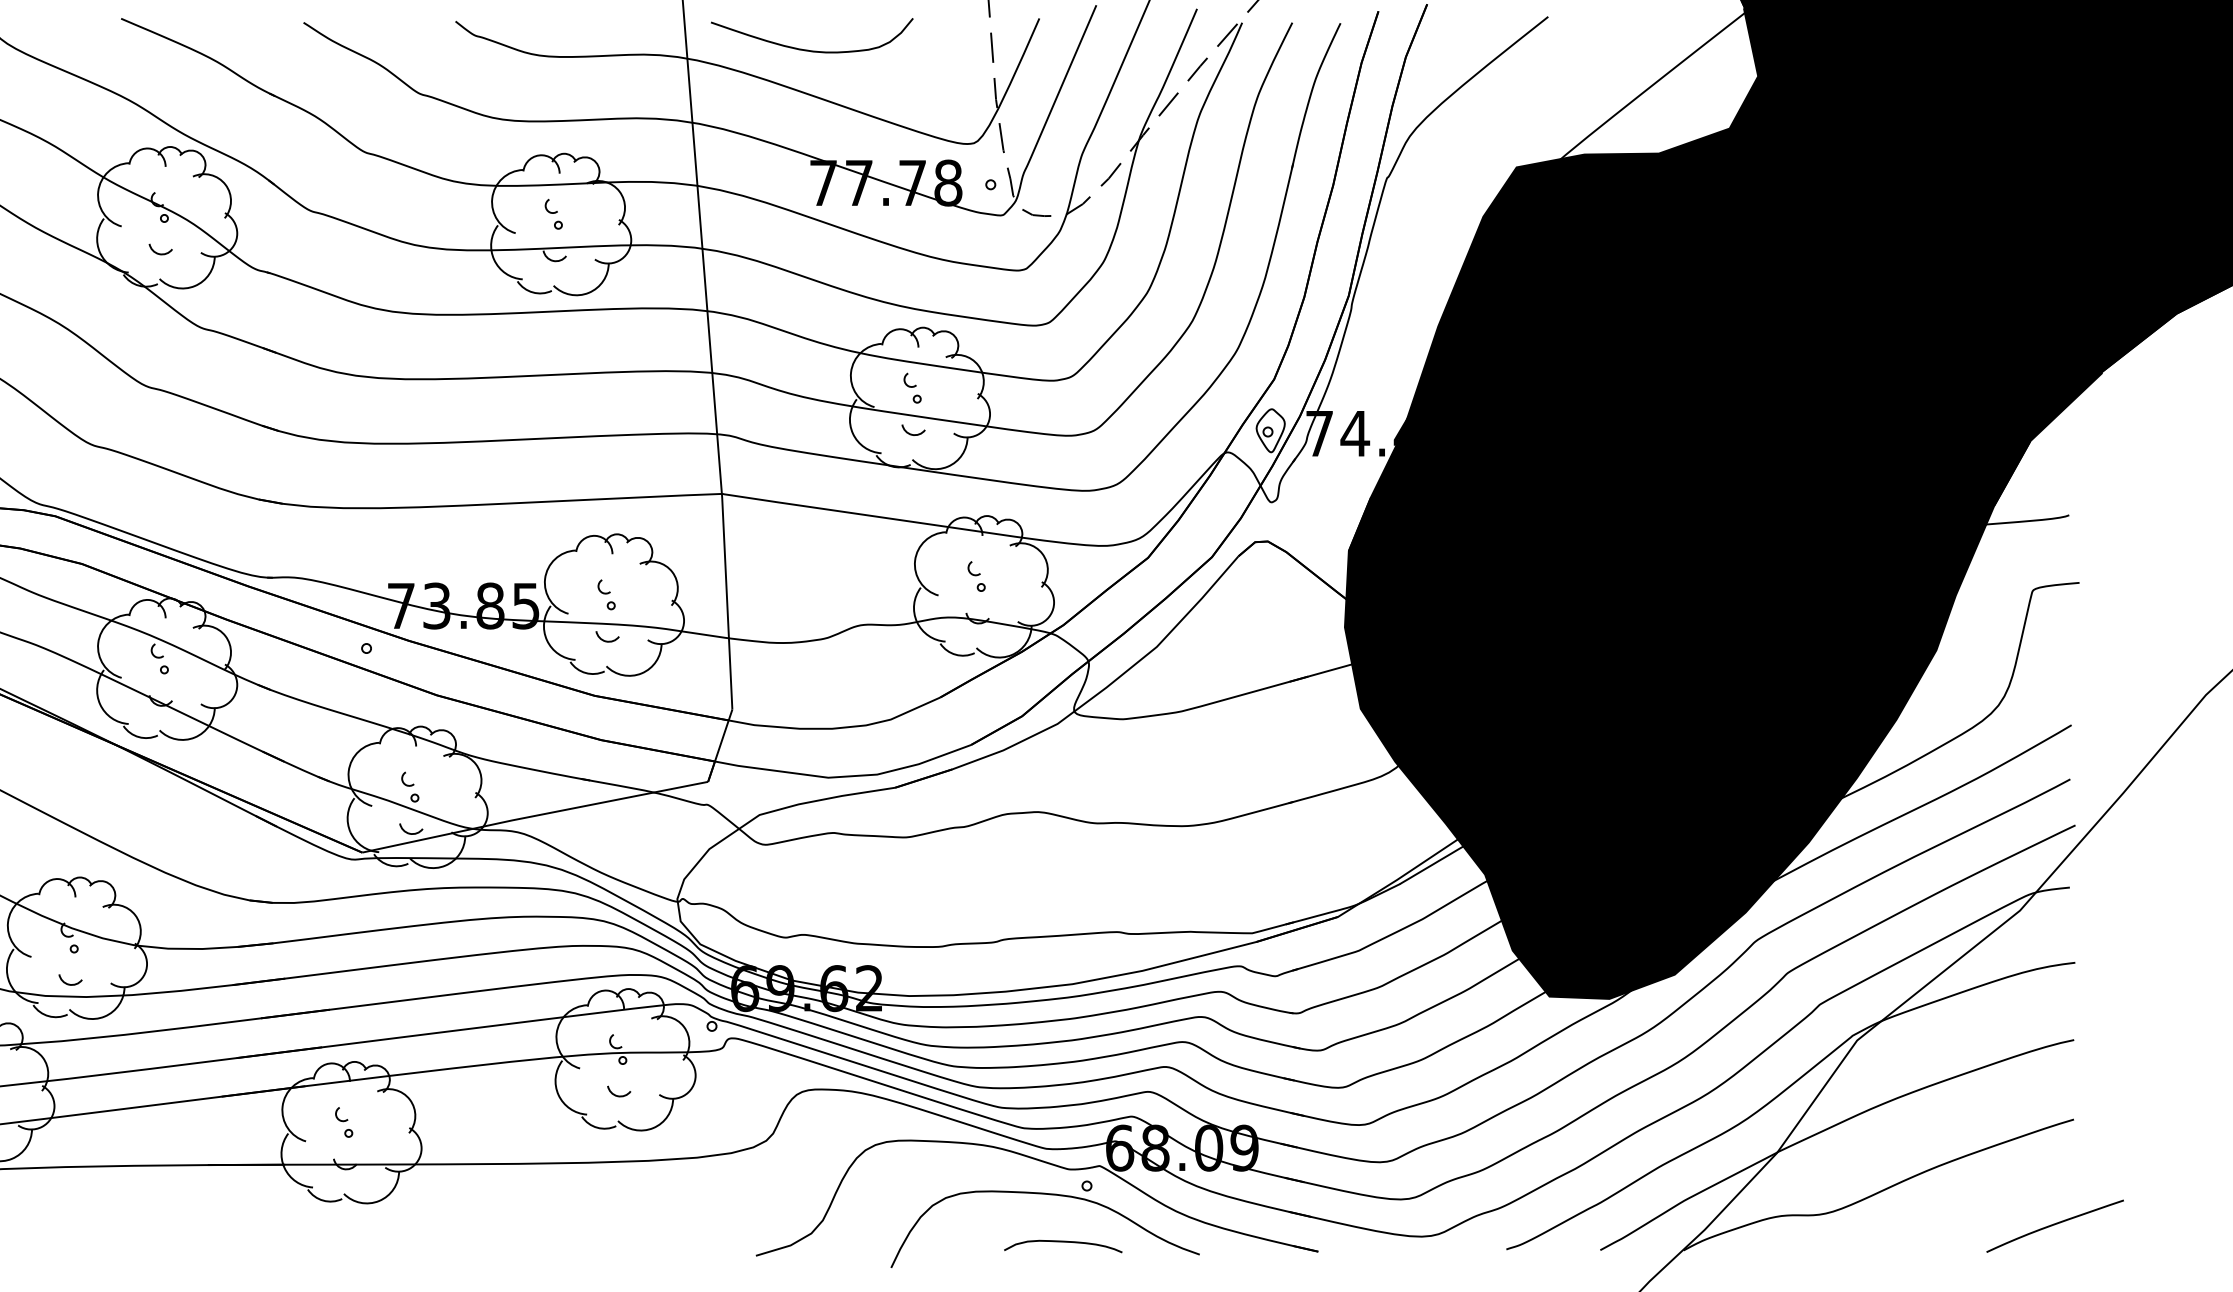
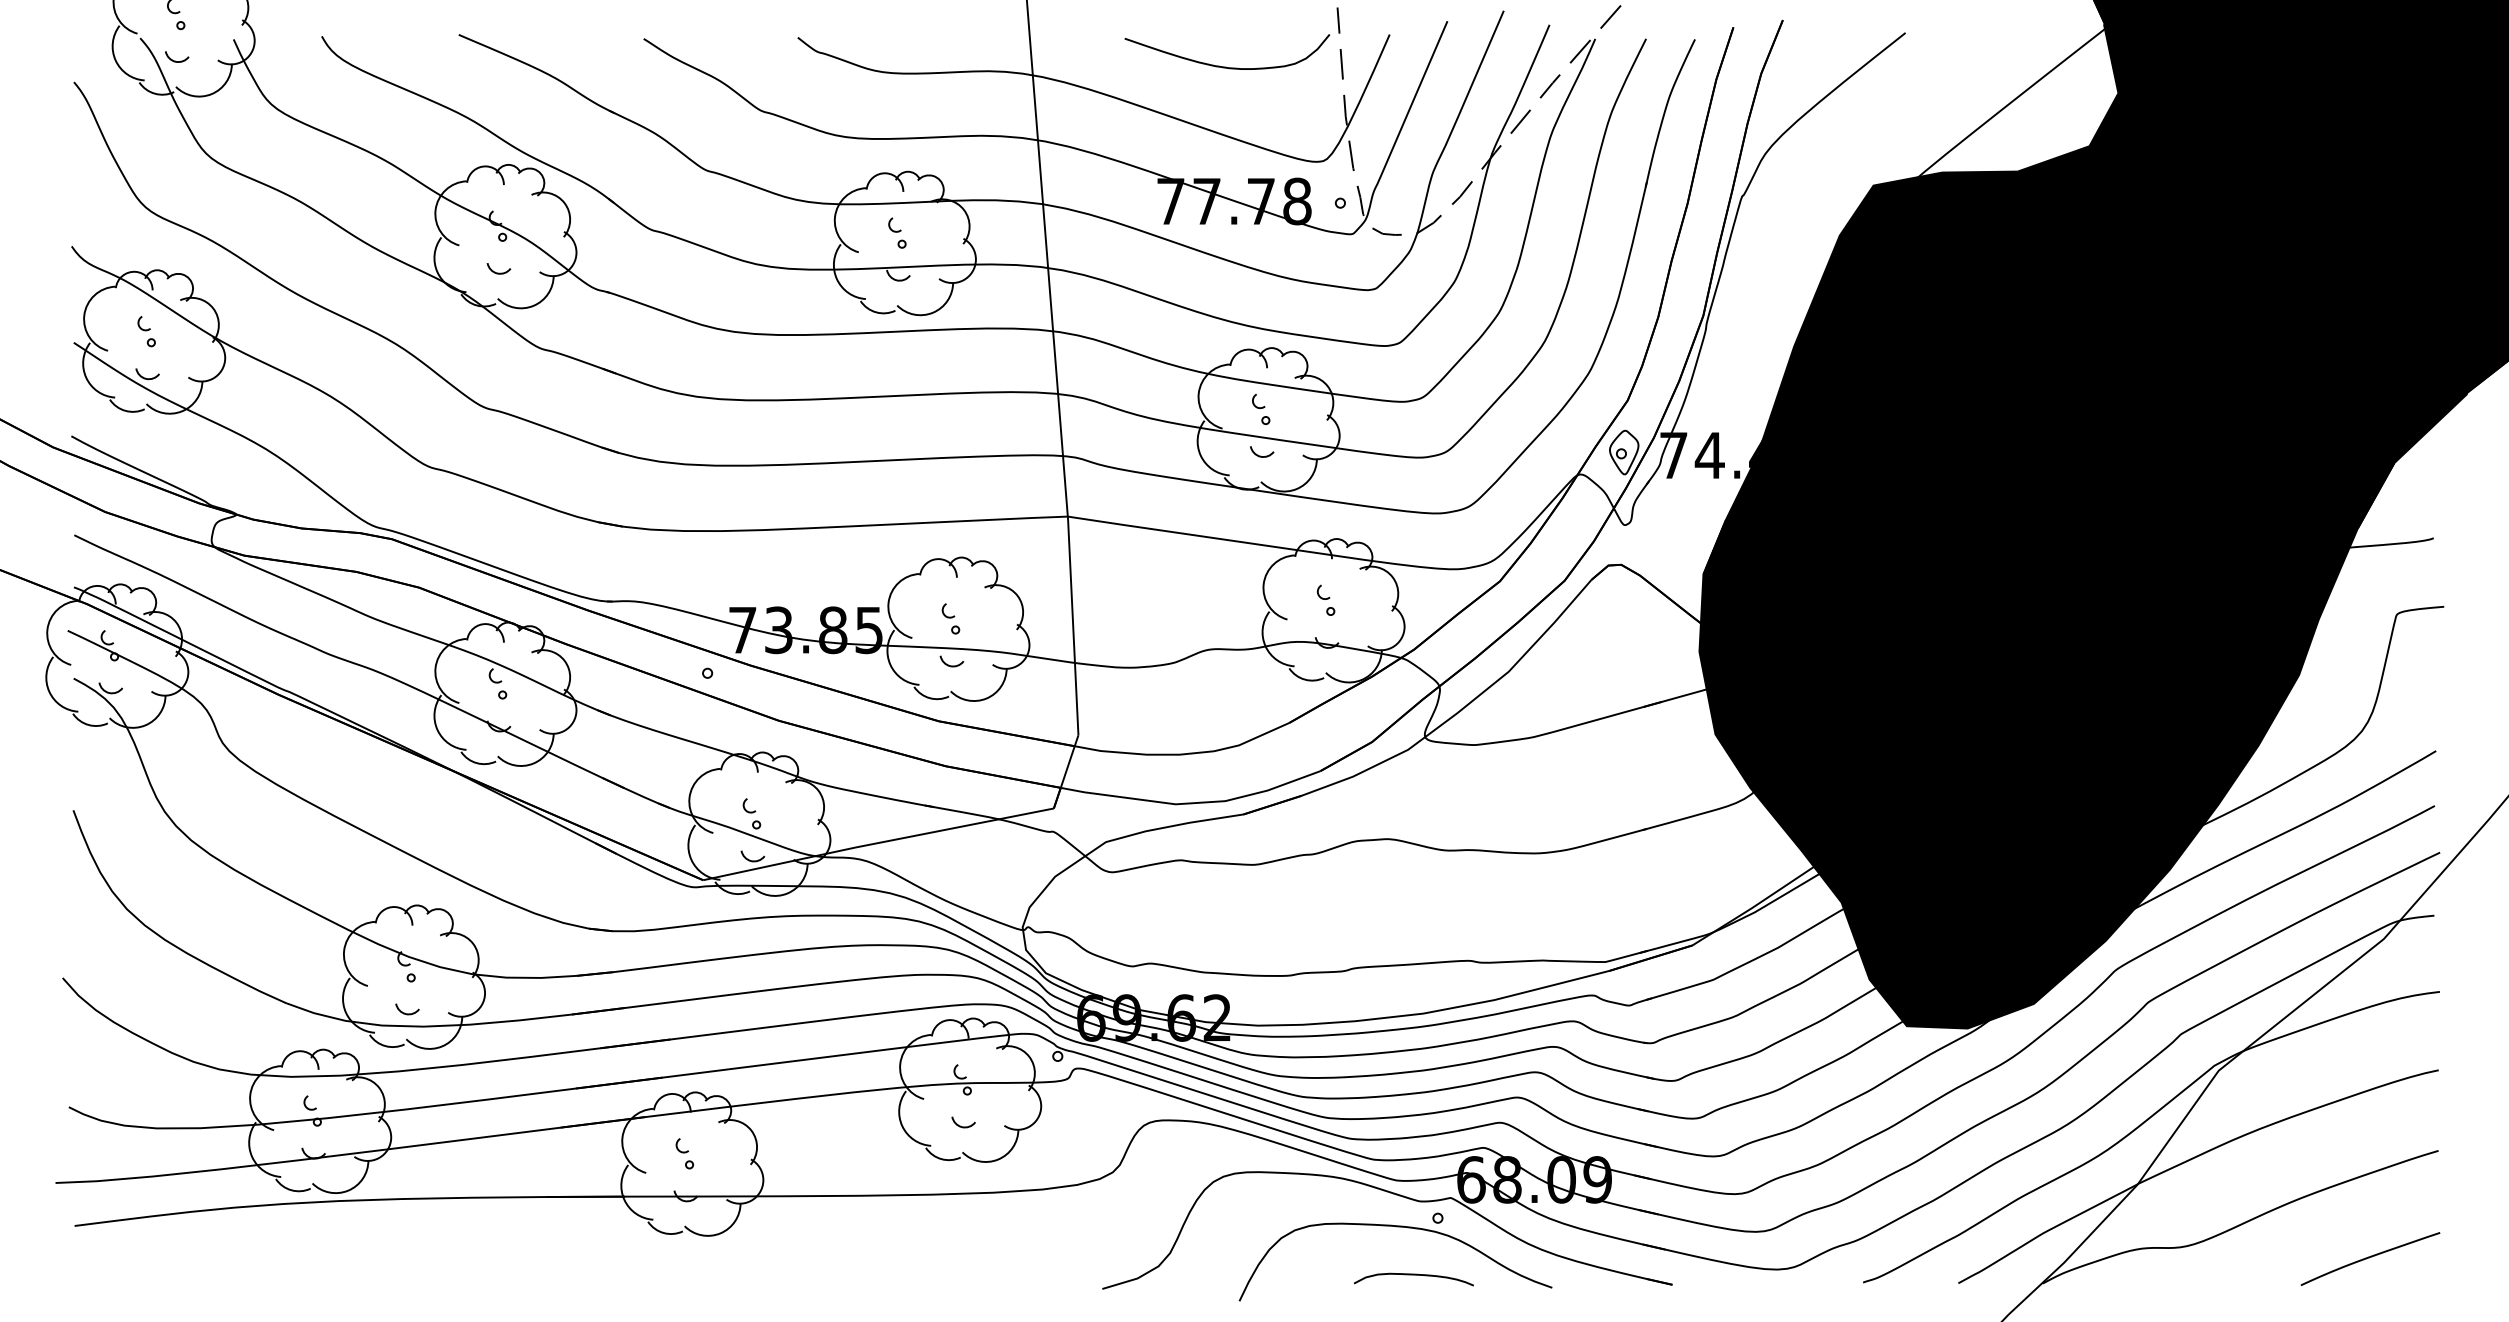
curve: (811, 49) -> (1226, 66), moved
curve: (2055, 1224) -> (2370, 1257), moved

